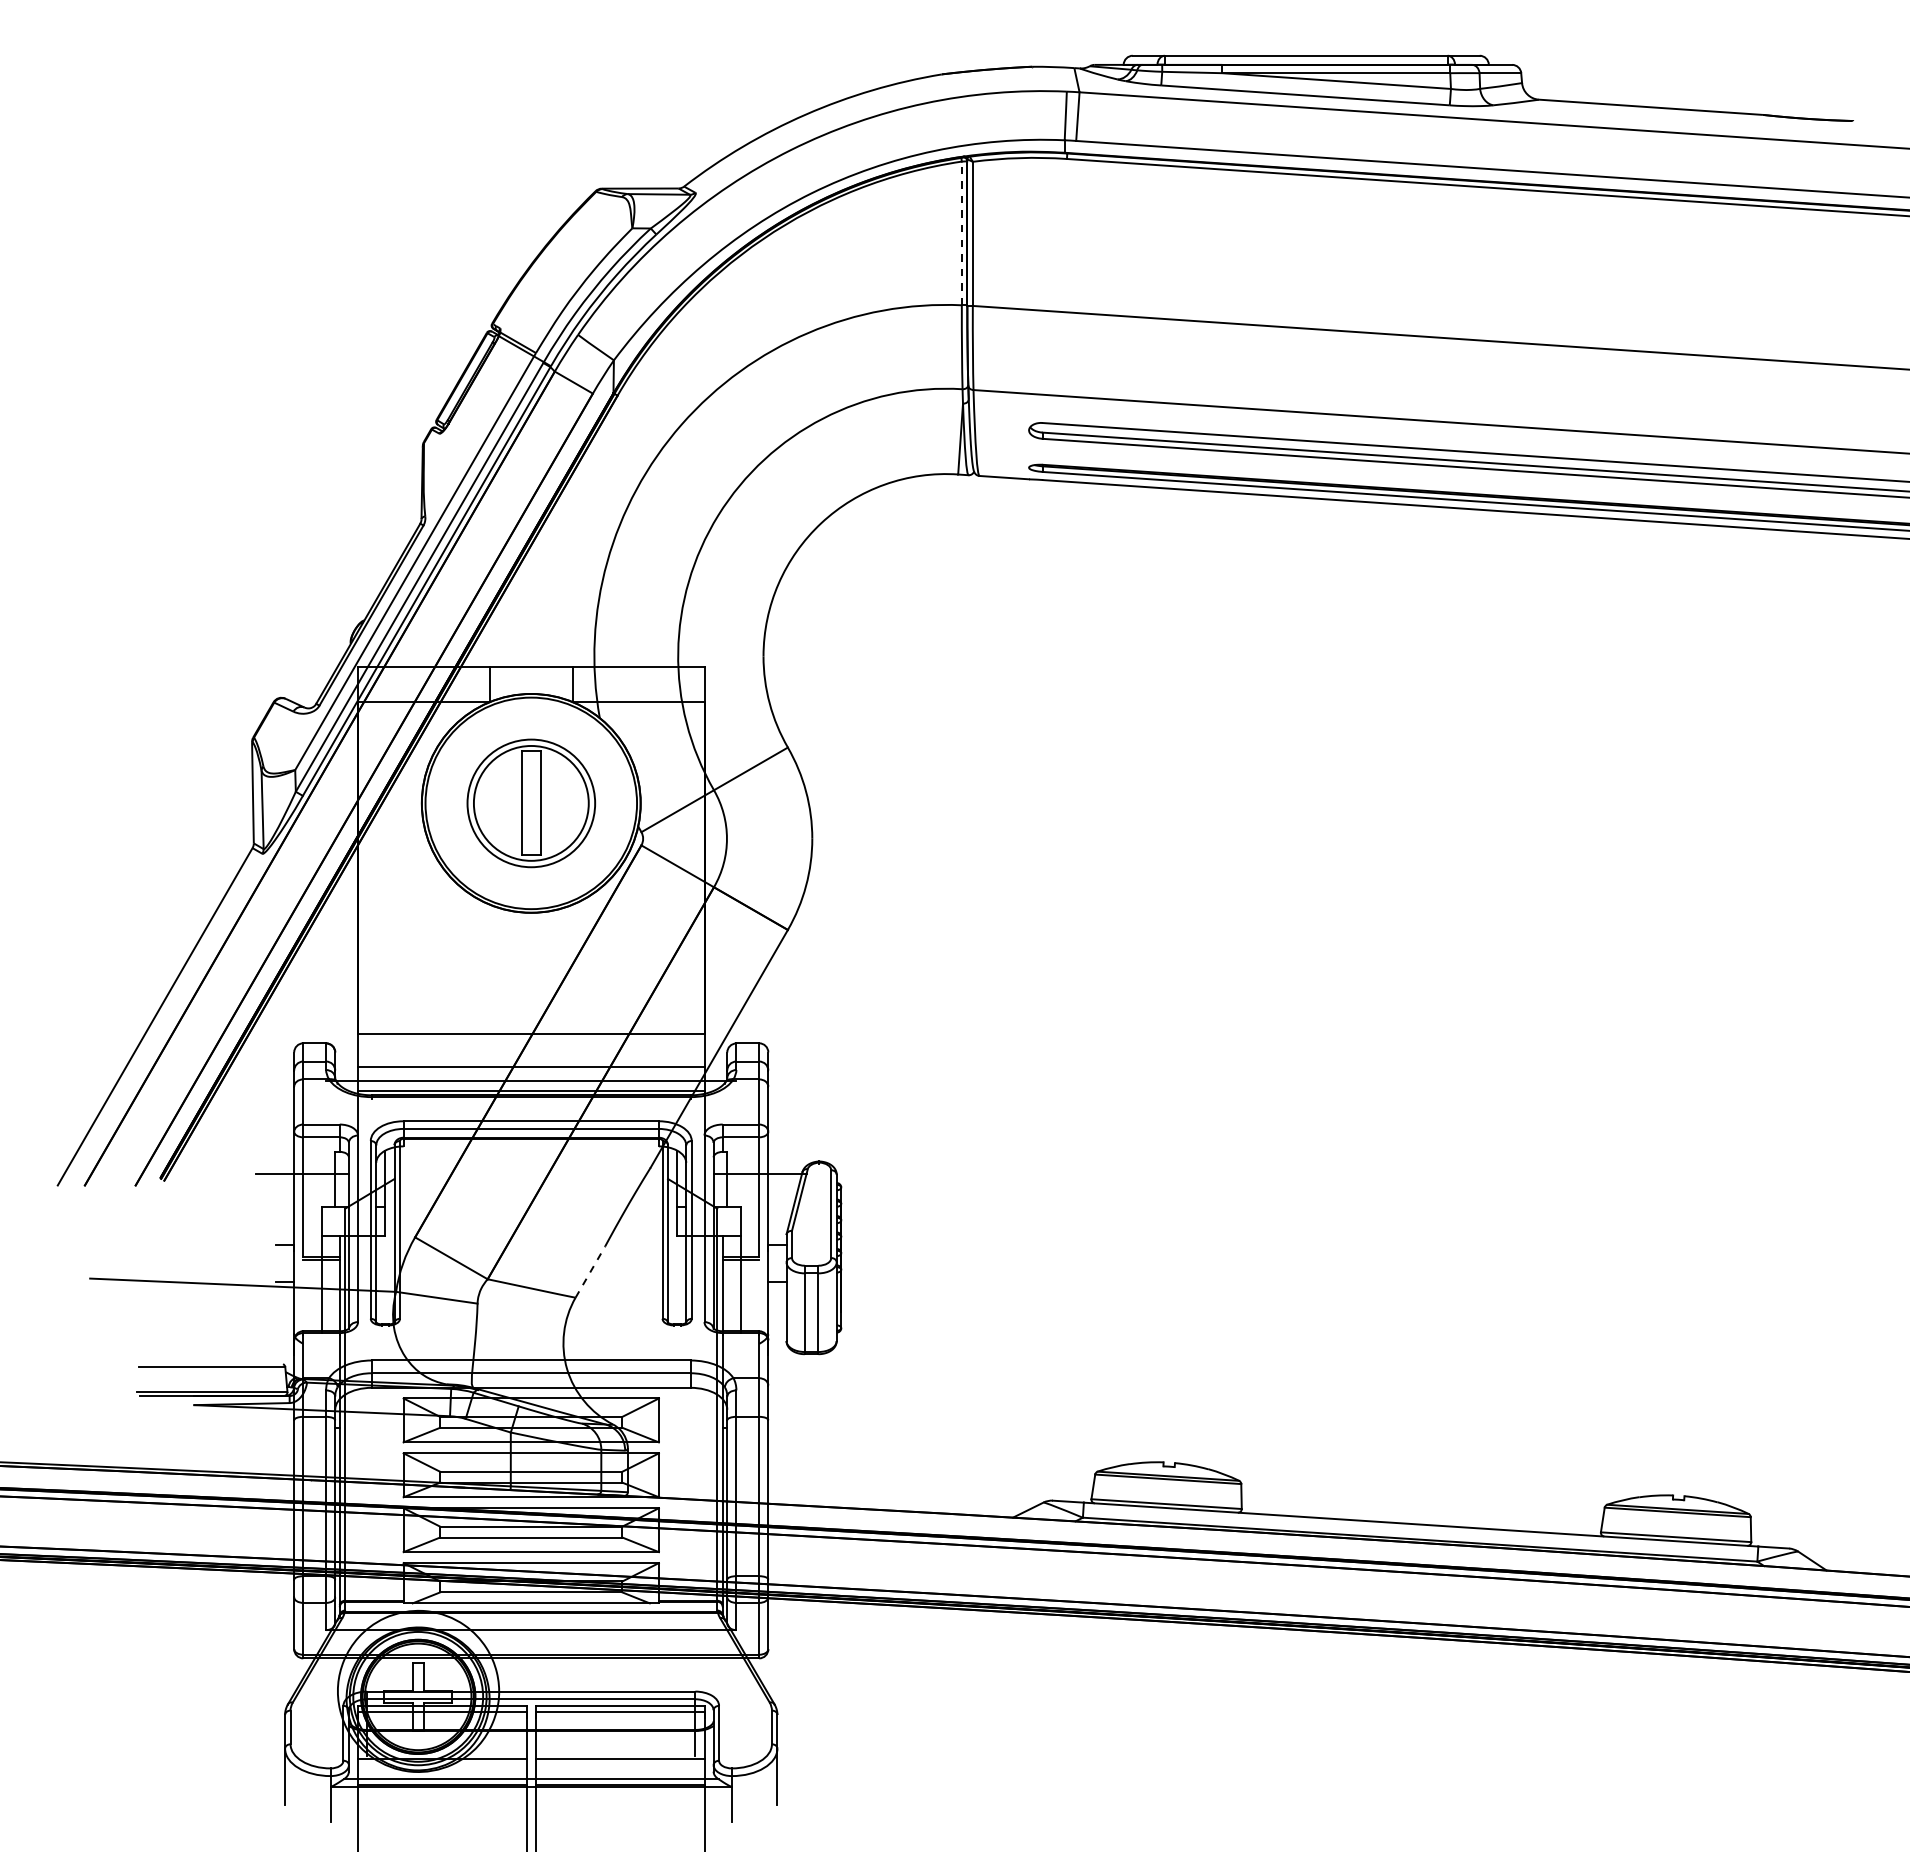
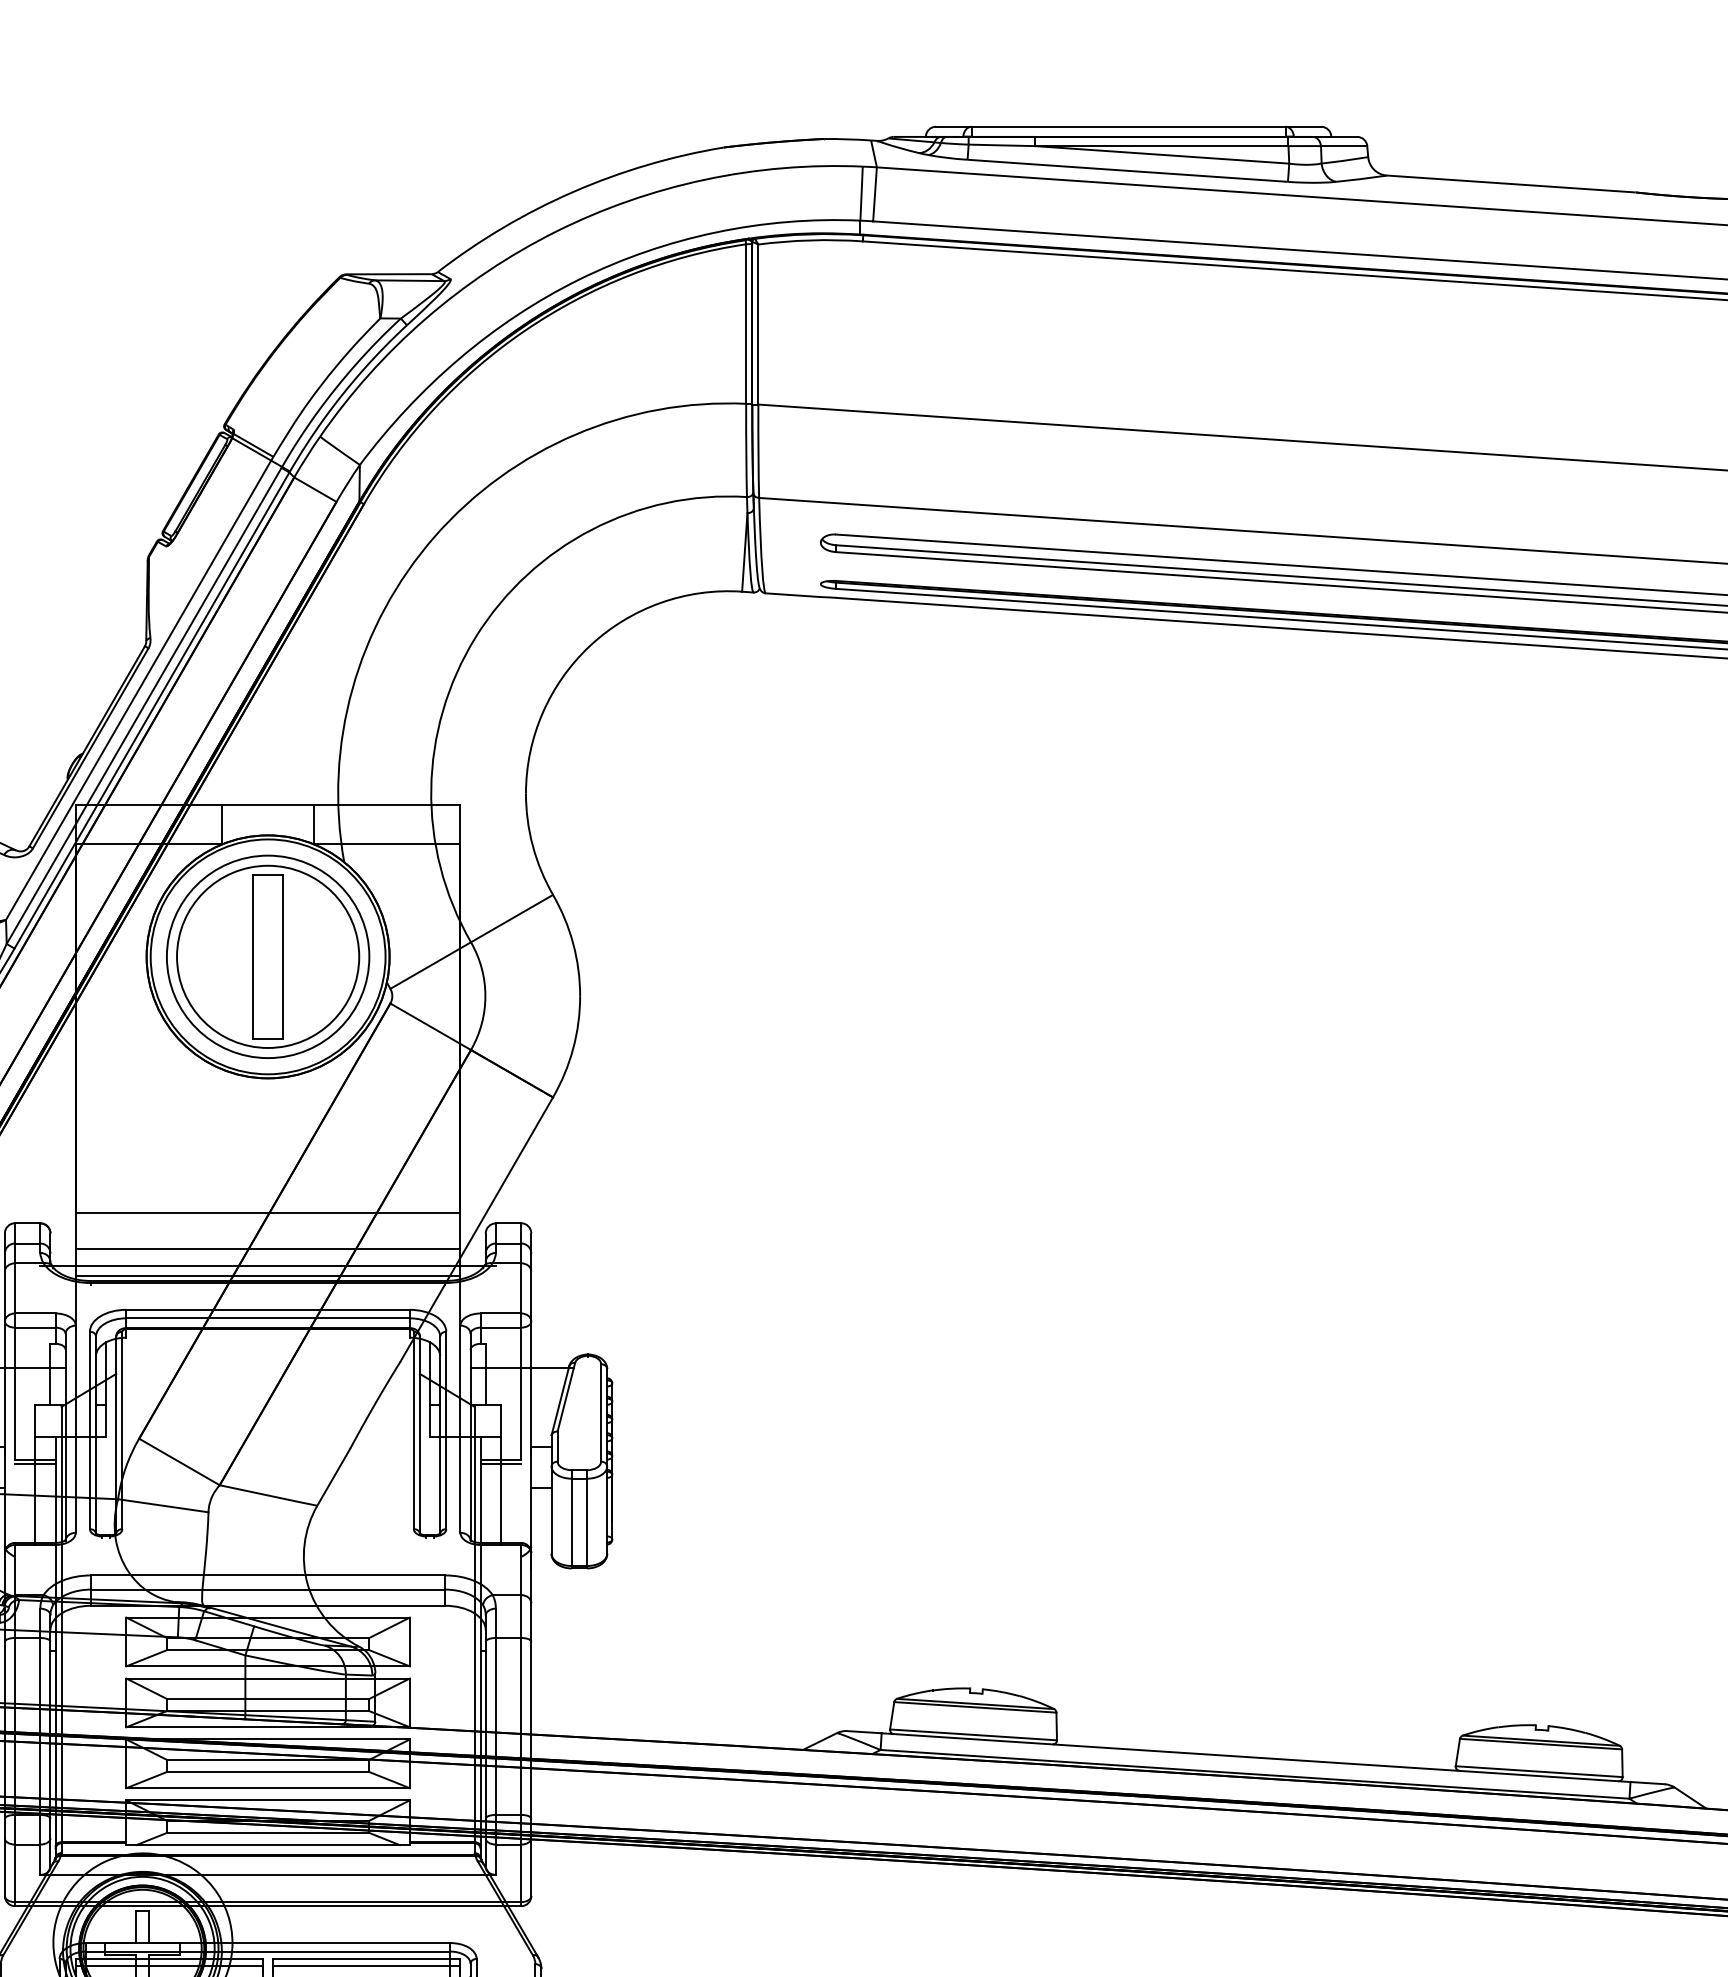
line: (961, 233) -> (745, 324), dashed -> solid
part: (531, 803) -> (268, 957), size x1.43
line: (590, 1272) -> (333, 1477), dashed -> solid

